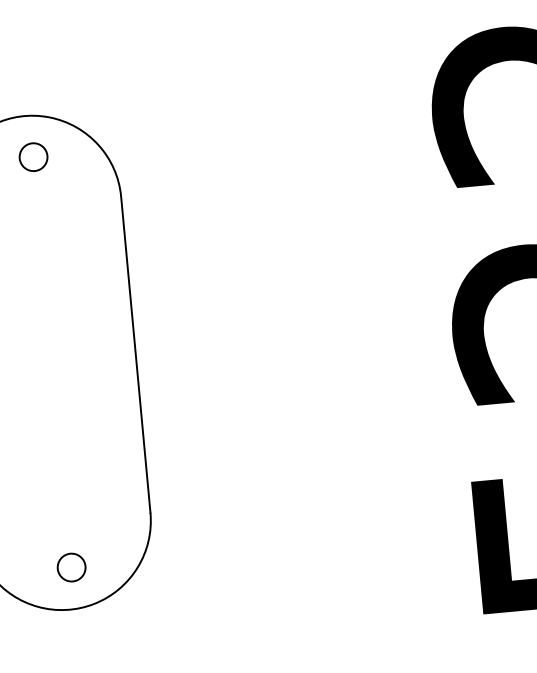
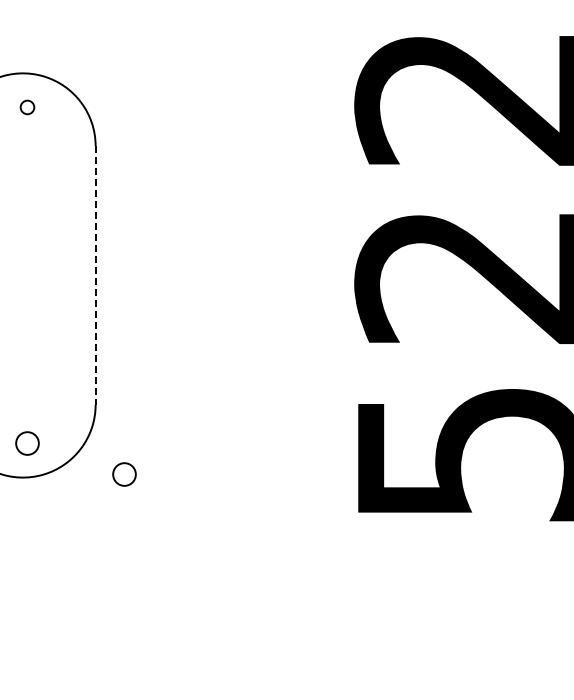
circle: (33, 157) -> (27, 107), size x0.6
line: (135, 354) -> (95, 275), solid -> dashed
circle: (193, 594) -> (124, 474), added

